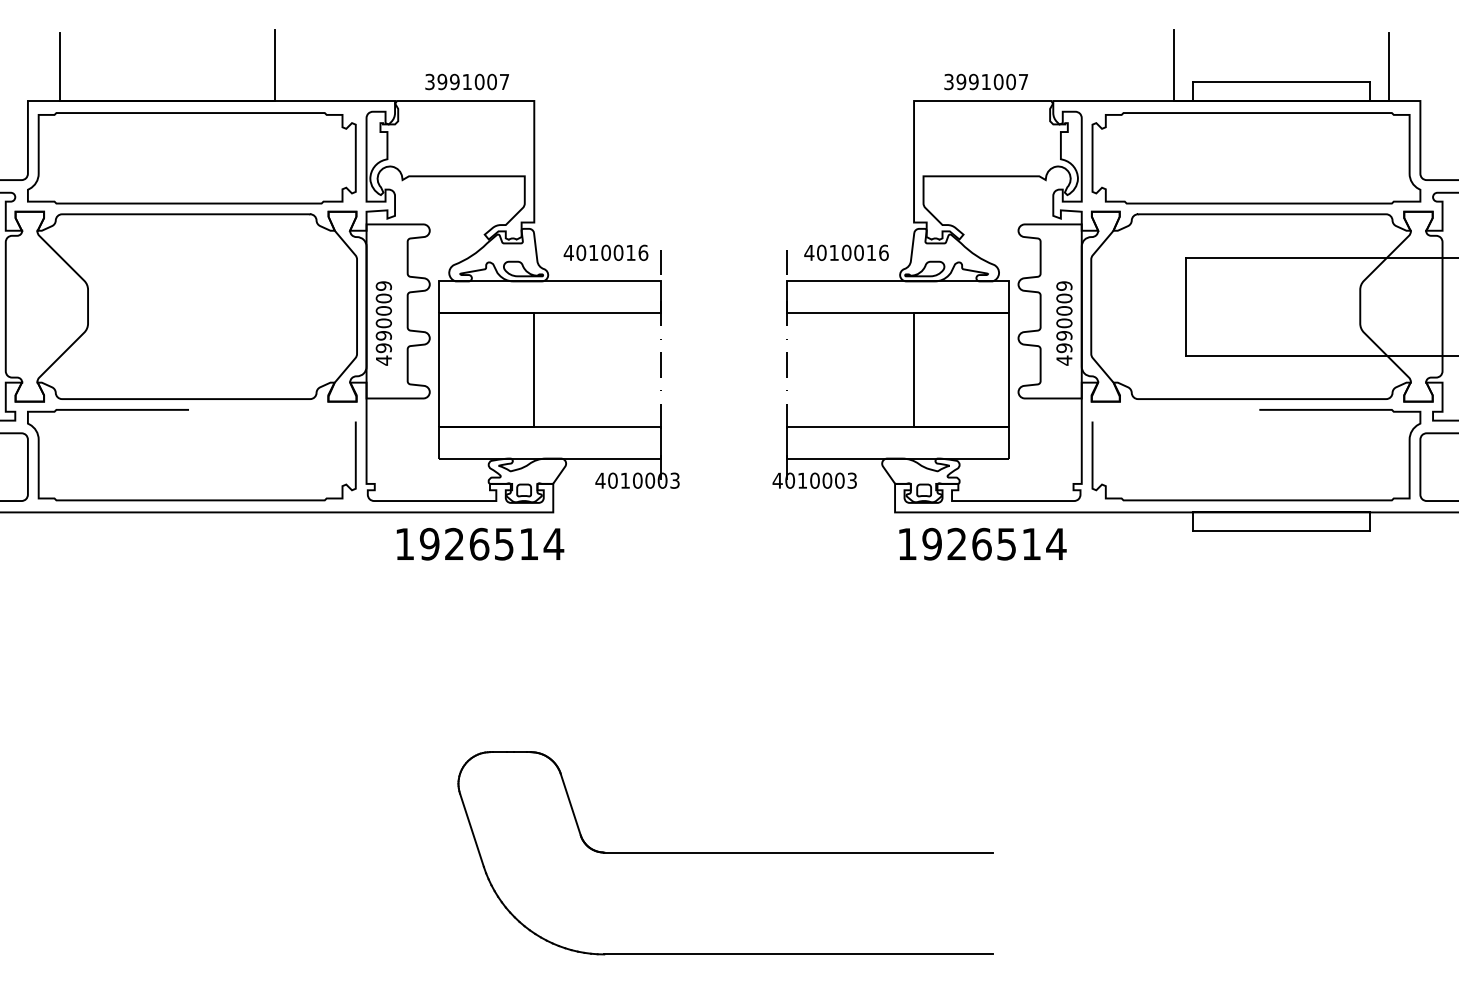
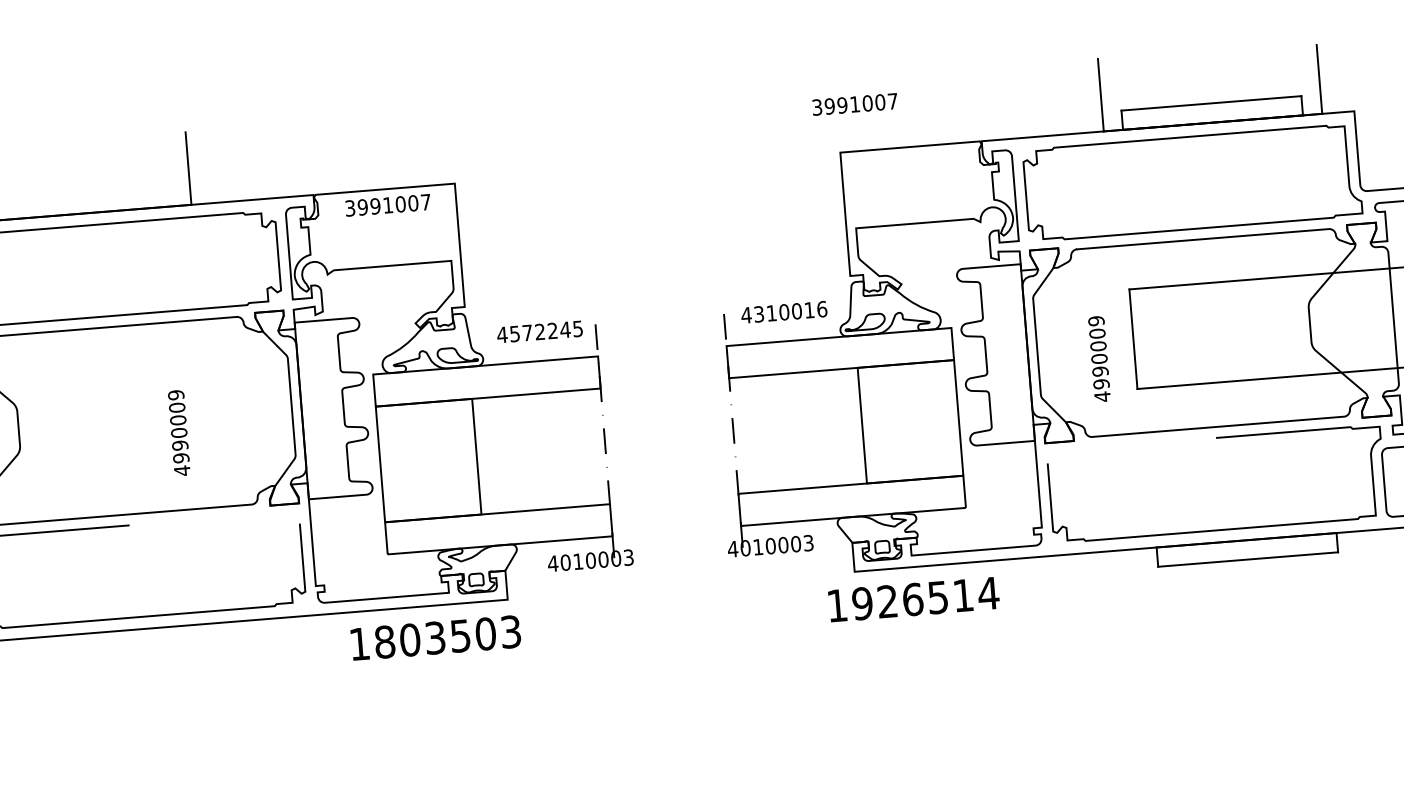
text: (466, 81) -> (387, 204), moved
text: (985, 81) -> (854, 103), moved
text: (612, 252) -> (546, 331), 4010016 -> 4572245
text: (821, 252) -> (758, 313), 4010016 -> 4310016
text: (383, 323) -> (178, 433), moved
text: (1064, 323) -> (1099, 359), moved
text: (491, 543) -> (447, 636), 1926514 -> 1803503
text: (982, 543) -> (913, 598), moved

